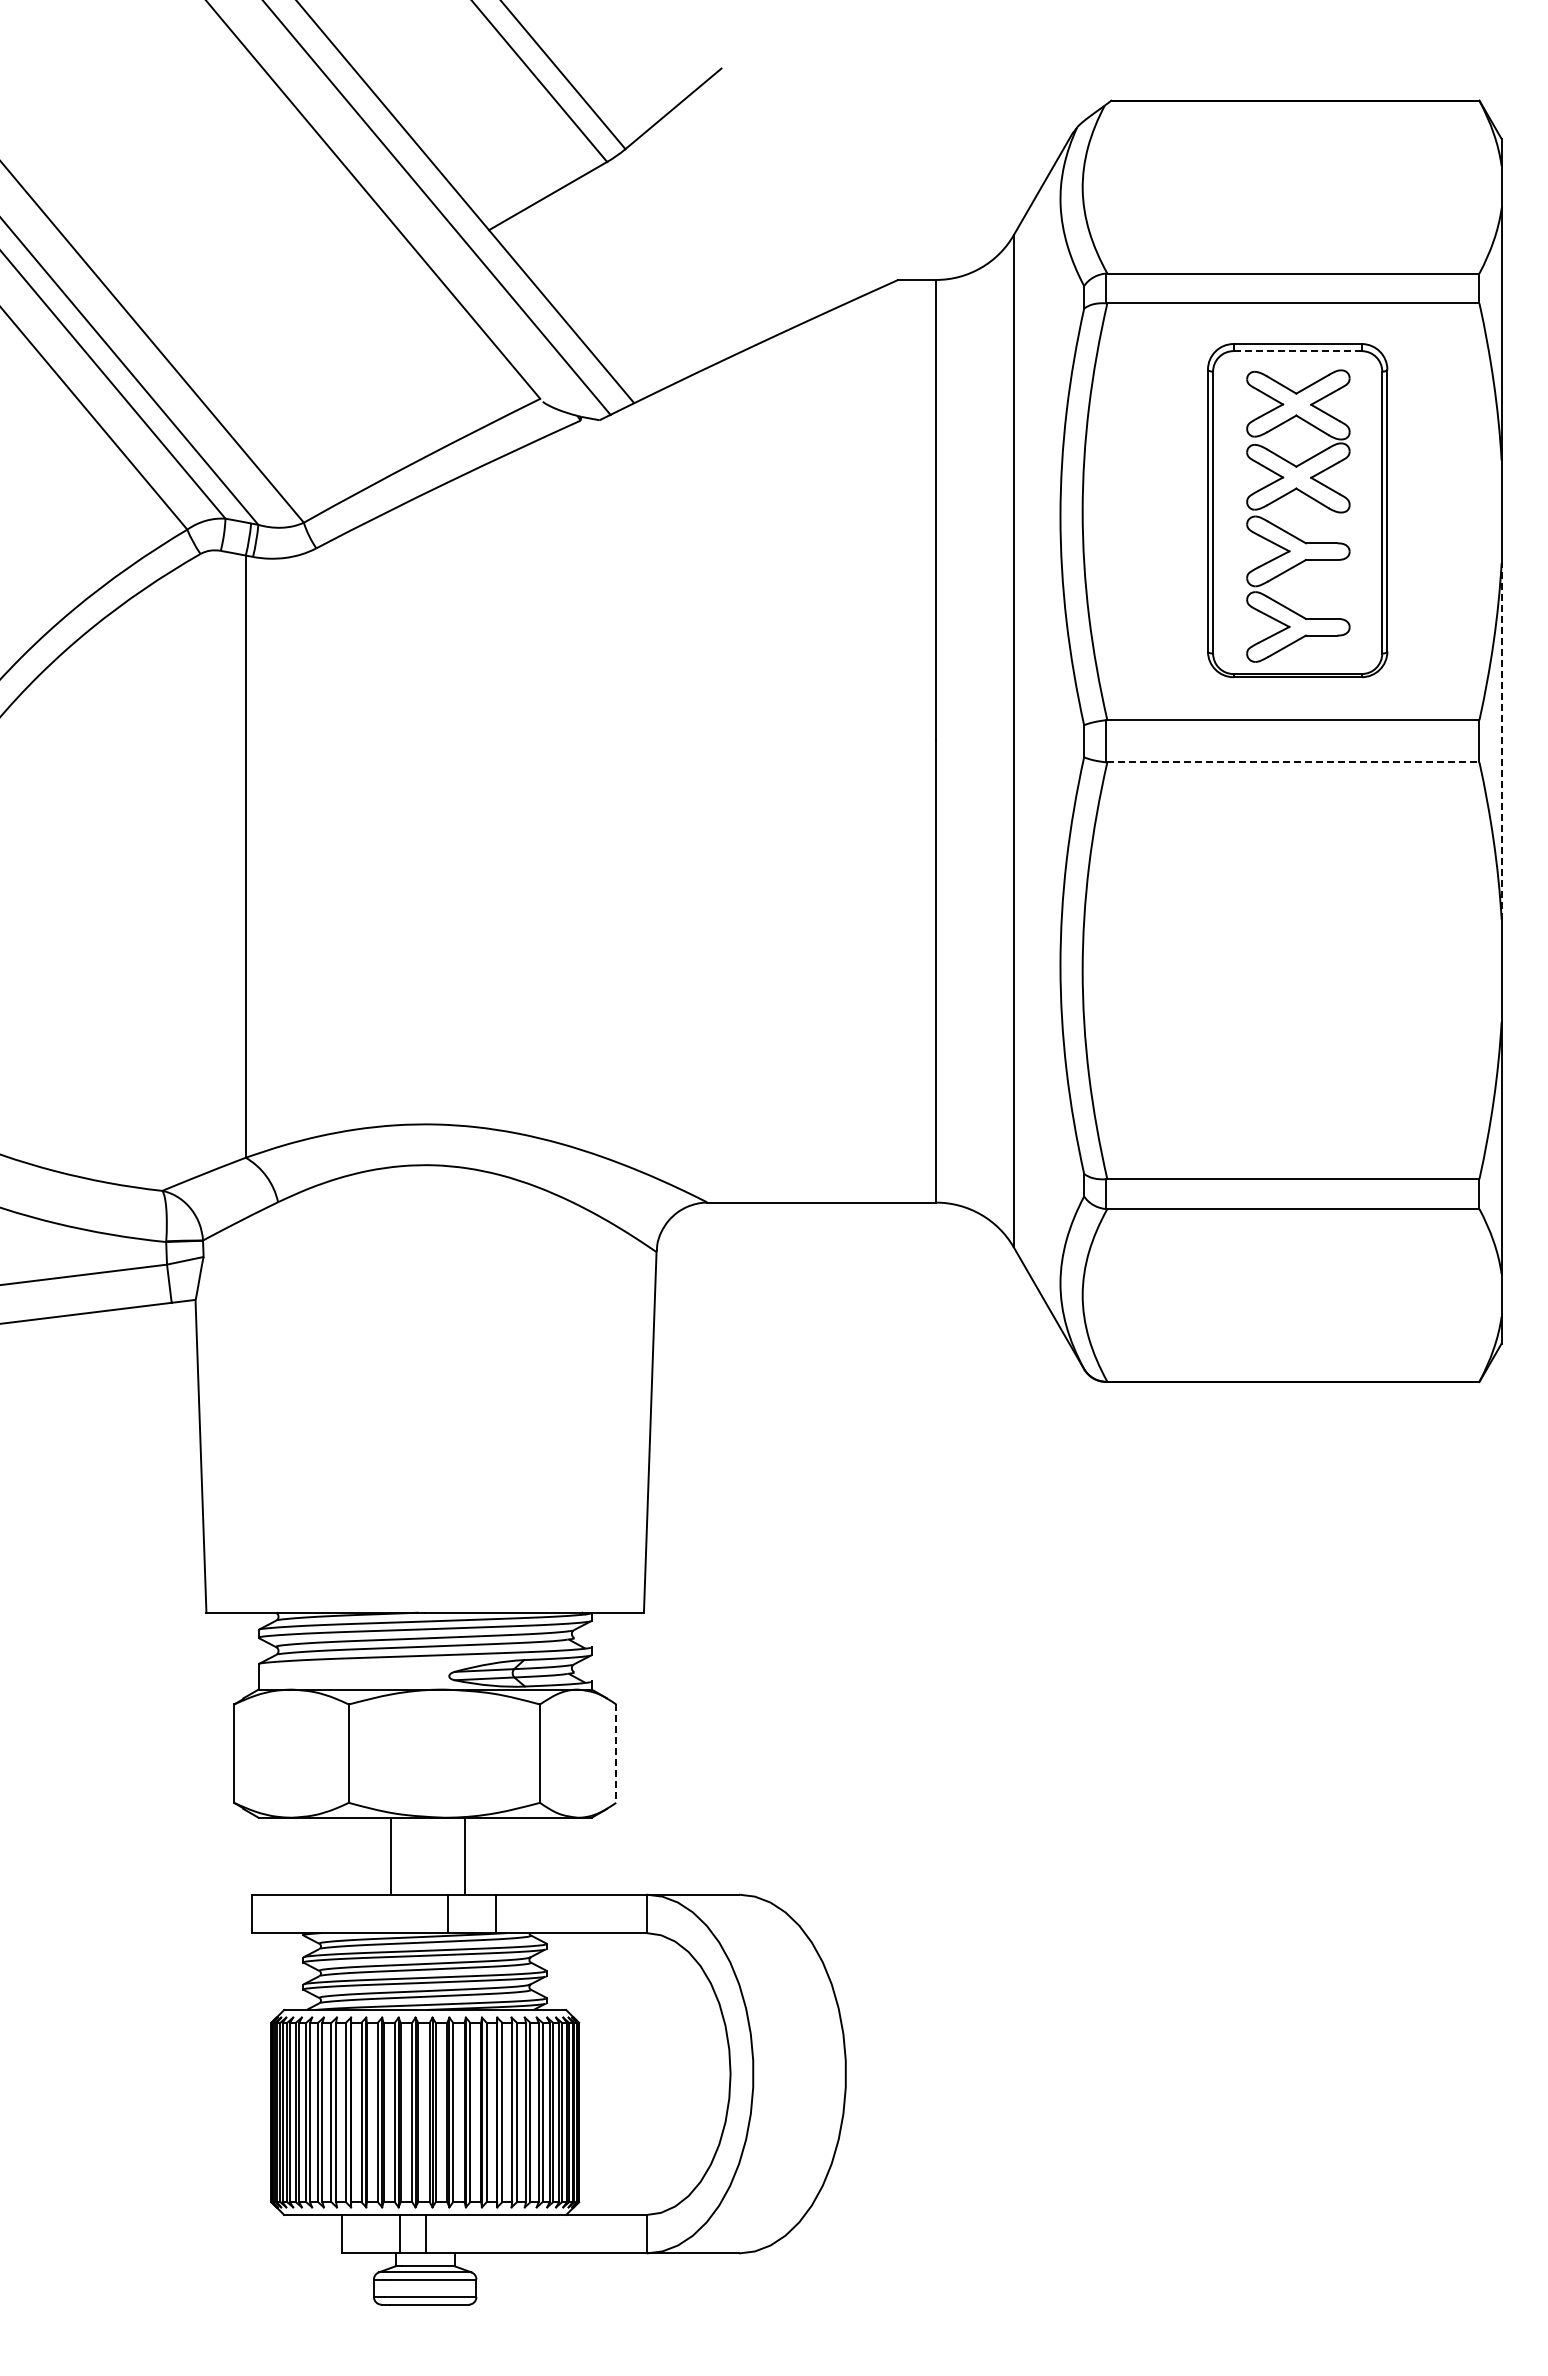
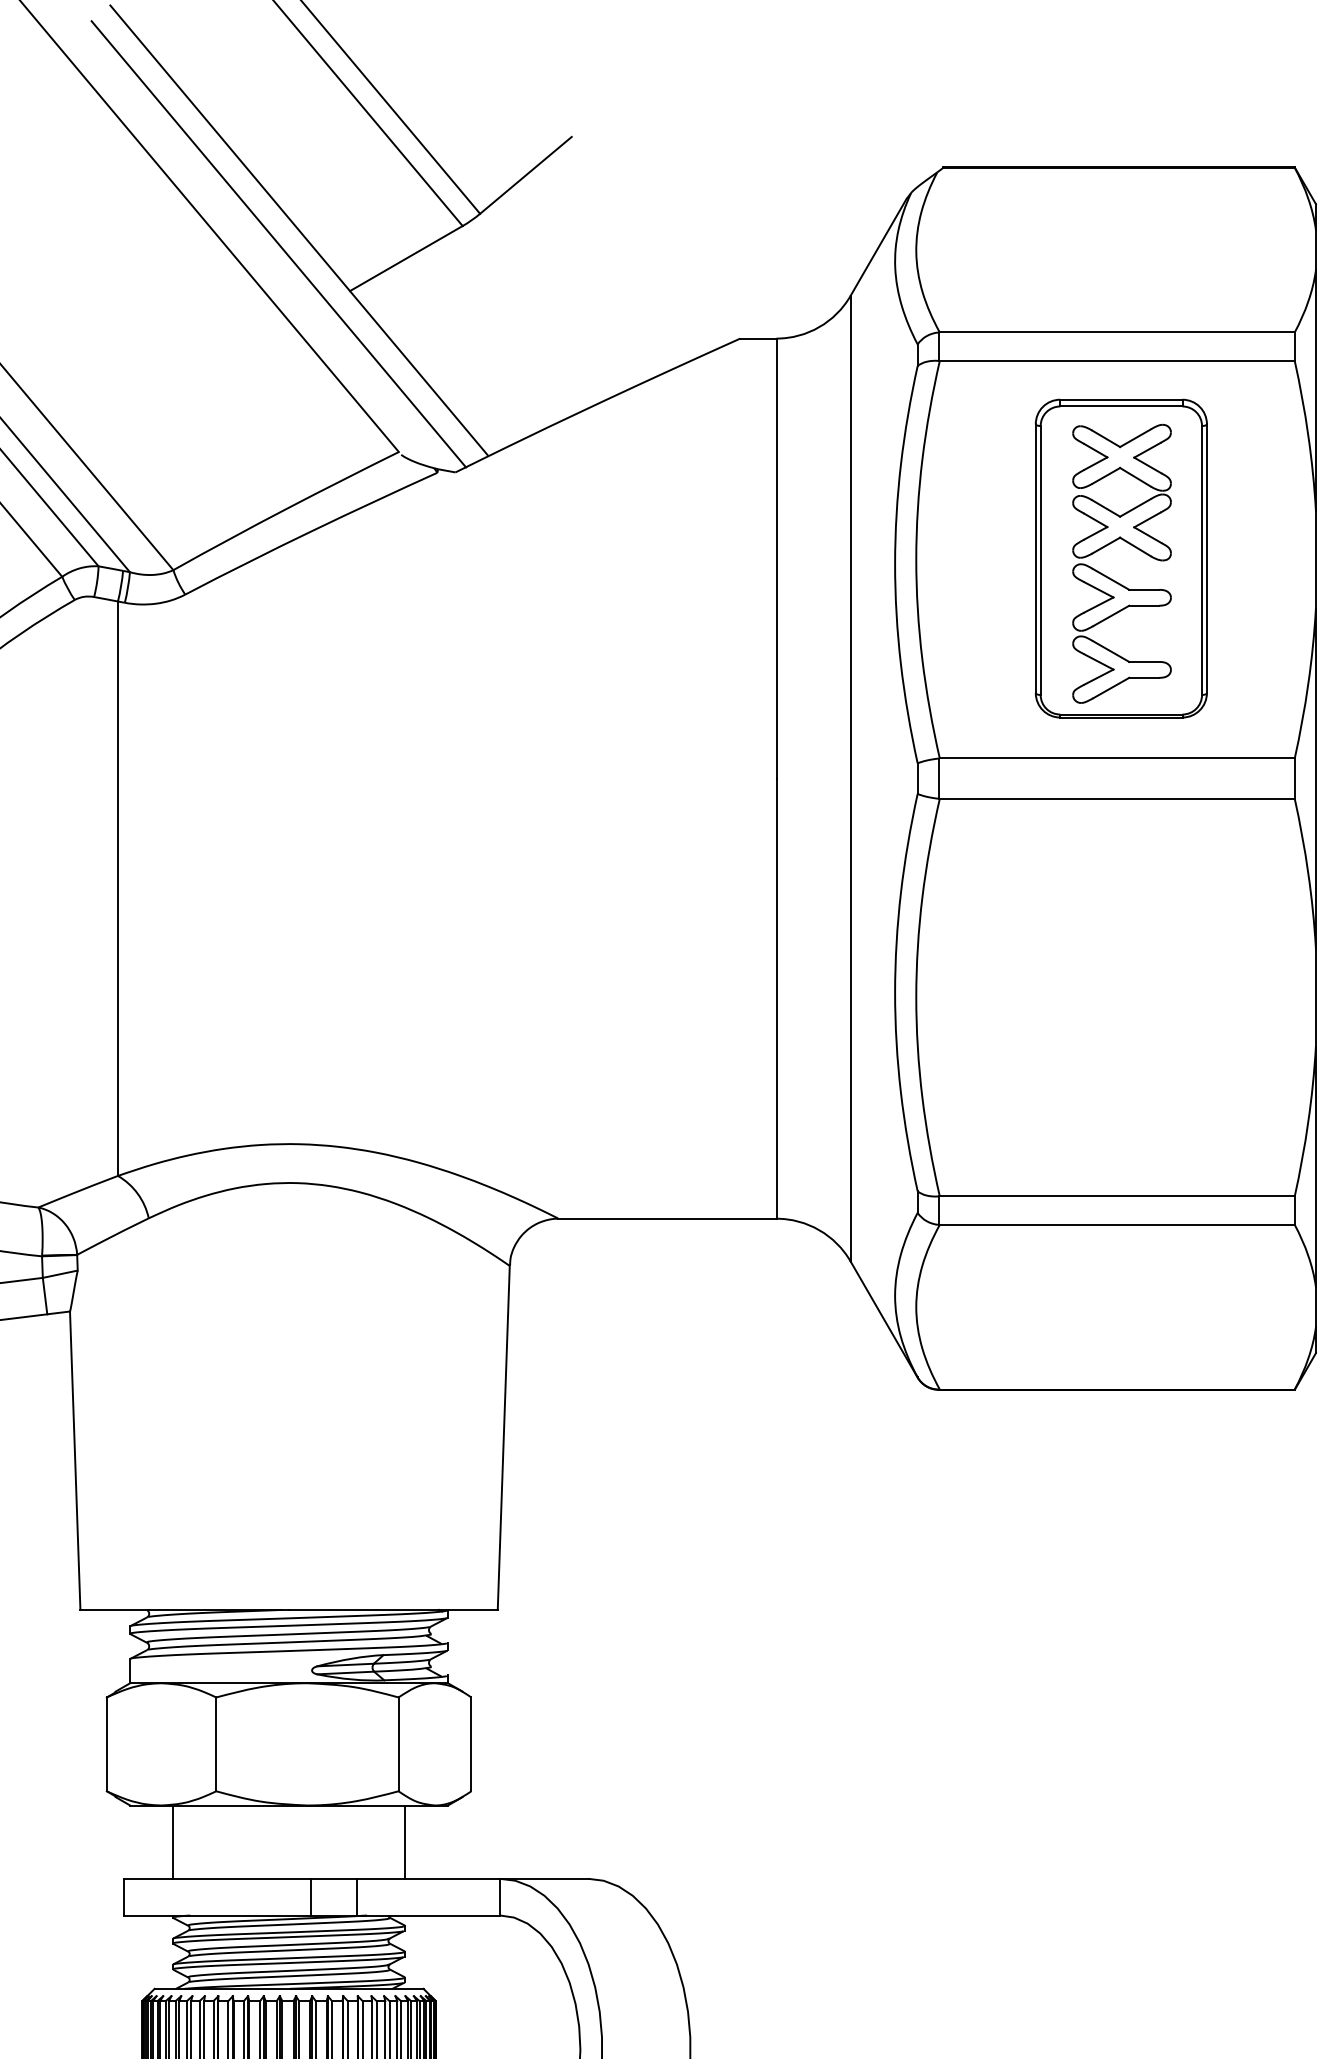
line: (1297, 351) -> (1121, 406), dashed -> solid
line: (1501, 740) -> (1315, 777), dashed -> solid
line: (1293, 762) -> (1117, 798), dashed -> solid
line: (616, 1754) -> (471, 1745), dashed -> solid
line: (391, 1855) -> (173, 1841), moved
line: (464, 1855) -> (404, 1841), moved

